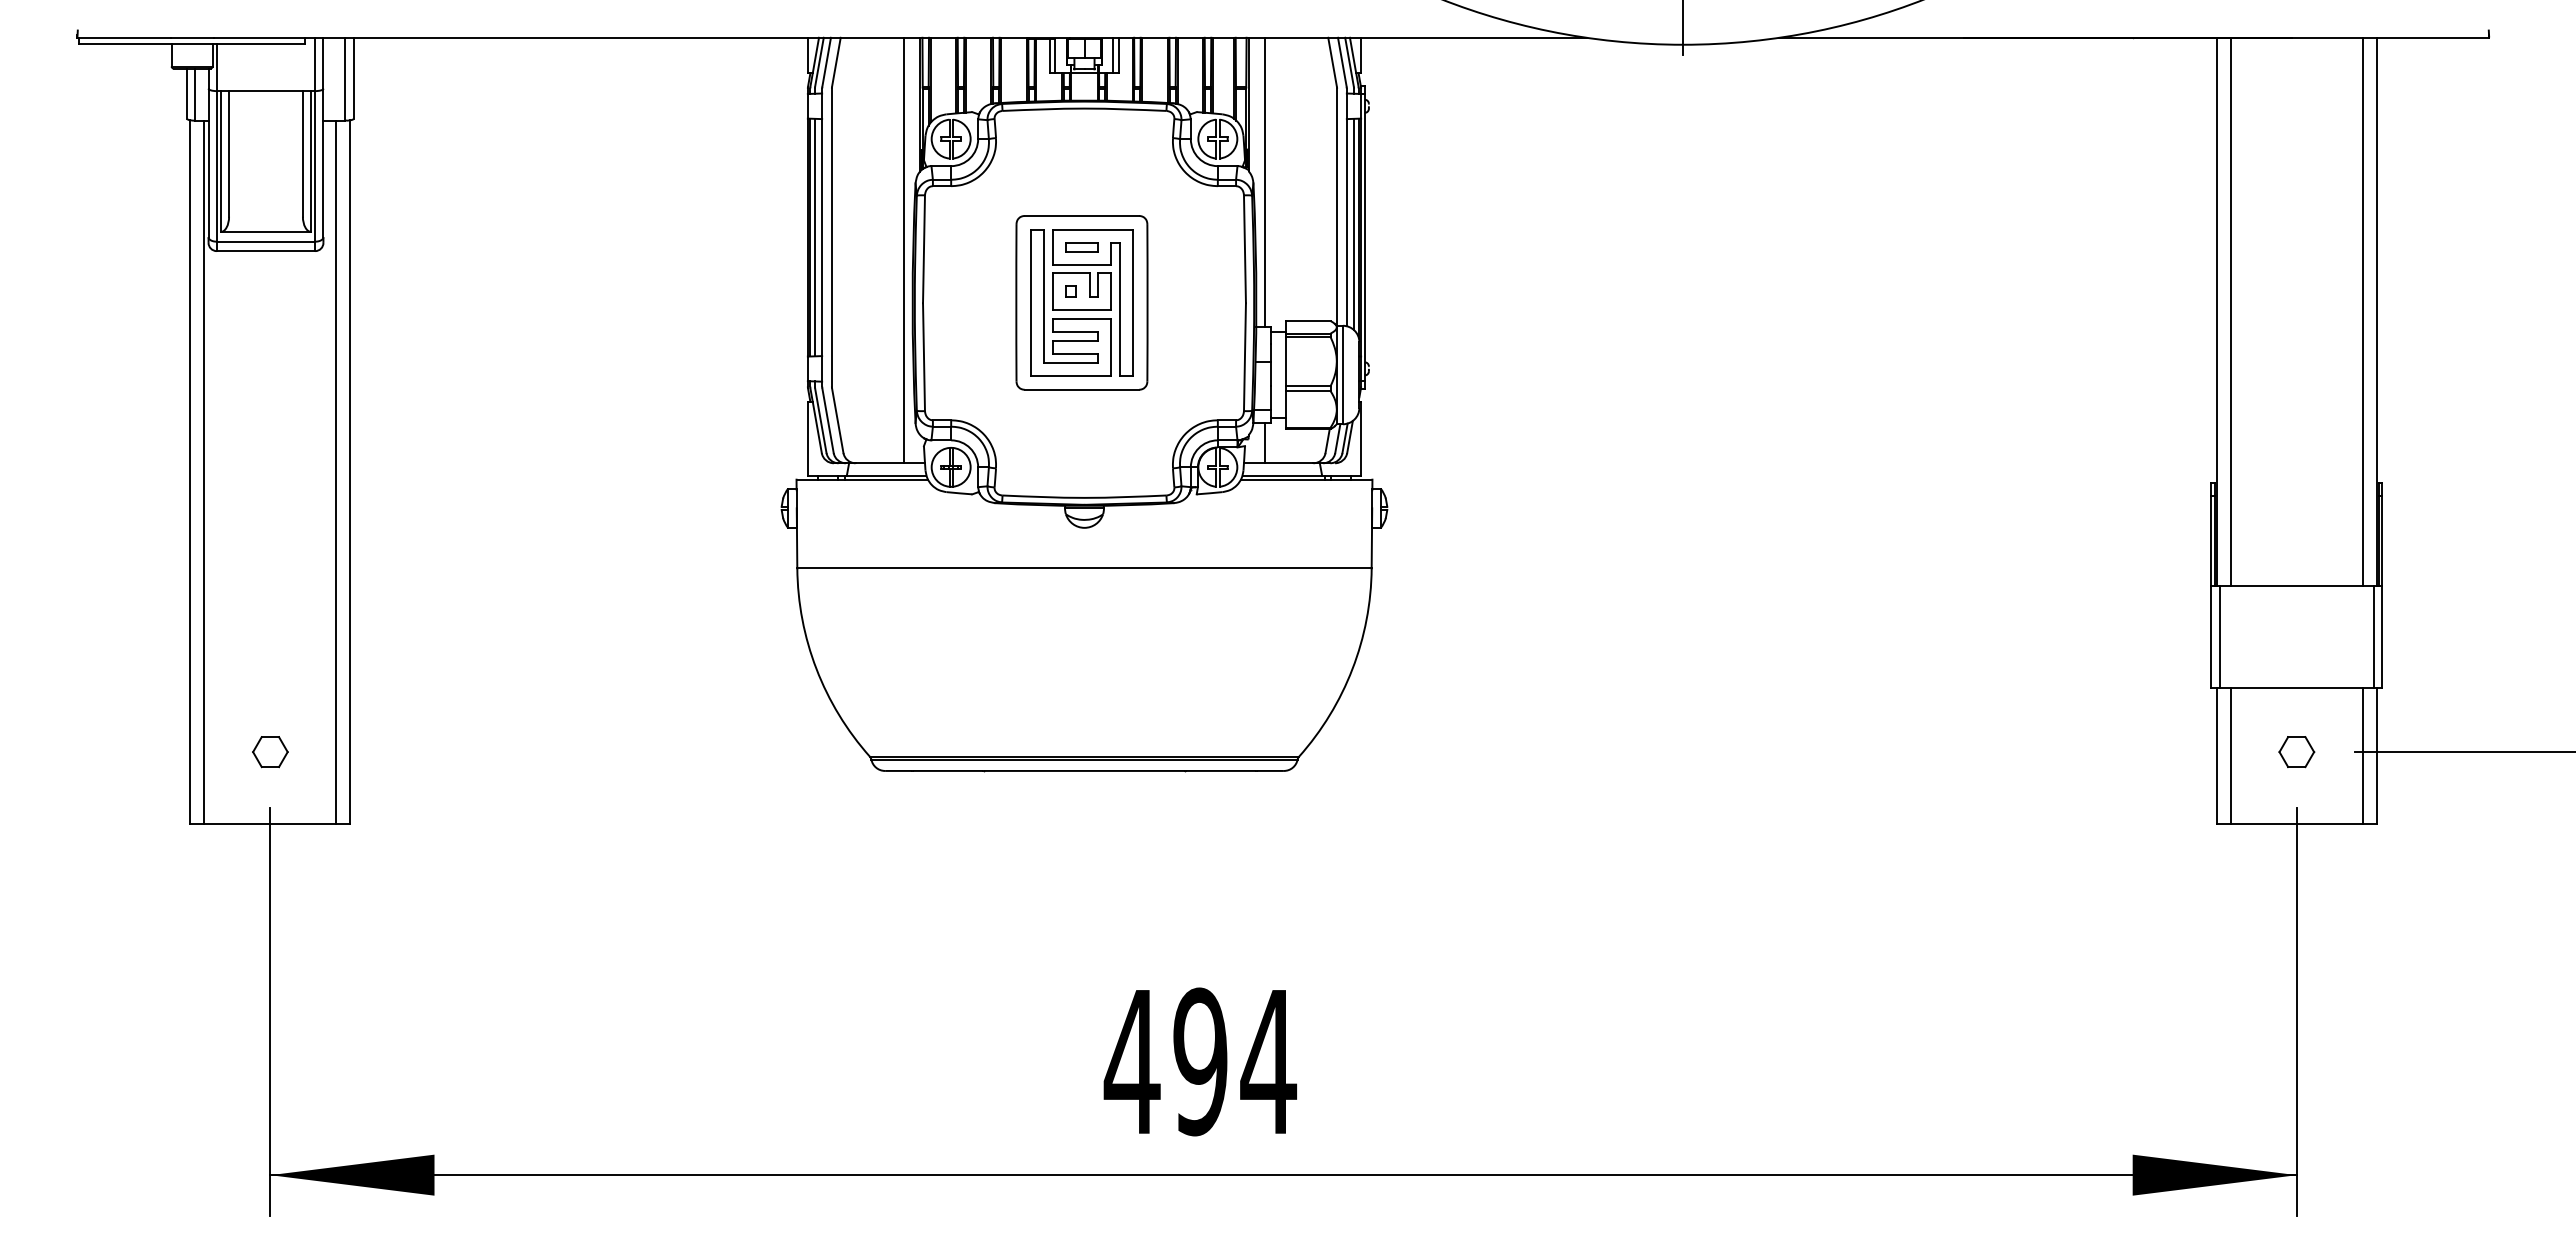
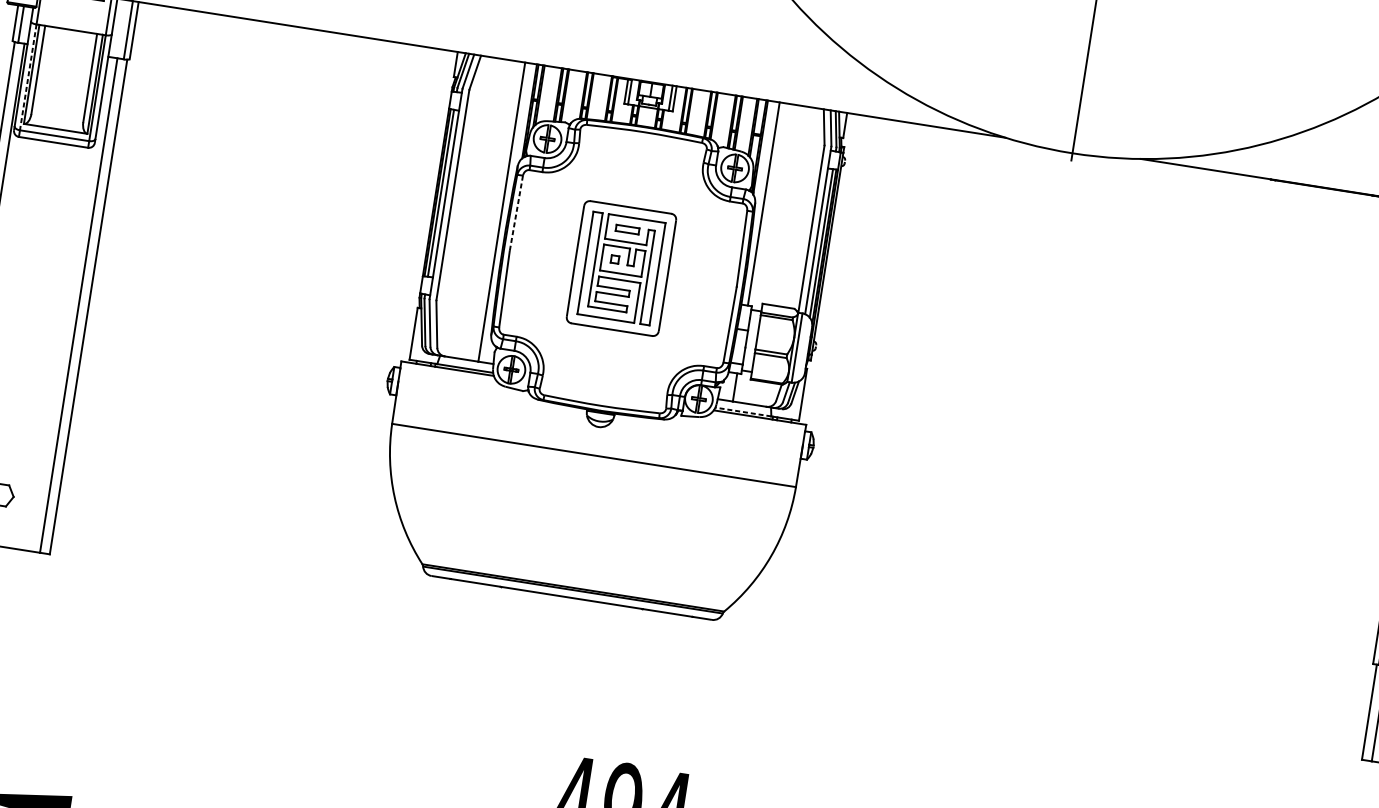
line: (216, 166) -> (28, 77), solid -> dashed
line: (924, 249) -> (516, 213), solid -> dashed
line: (1282, 475) -> (743, 412), solid -> dashed

